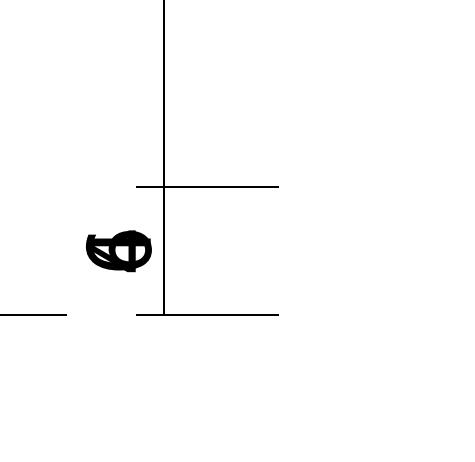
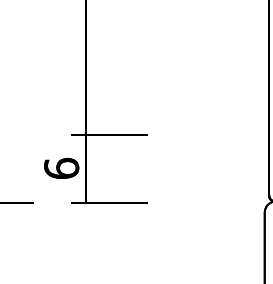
text: (118, 250) -> (61, 168), 4 -> 6

